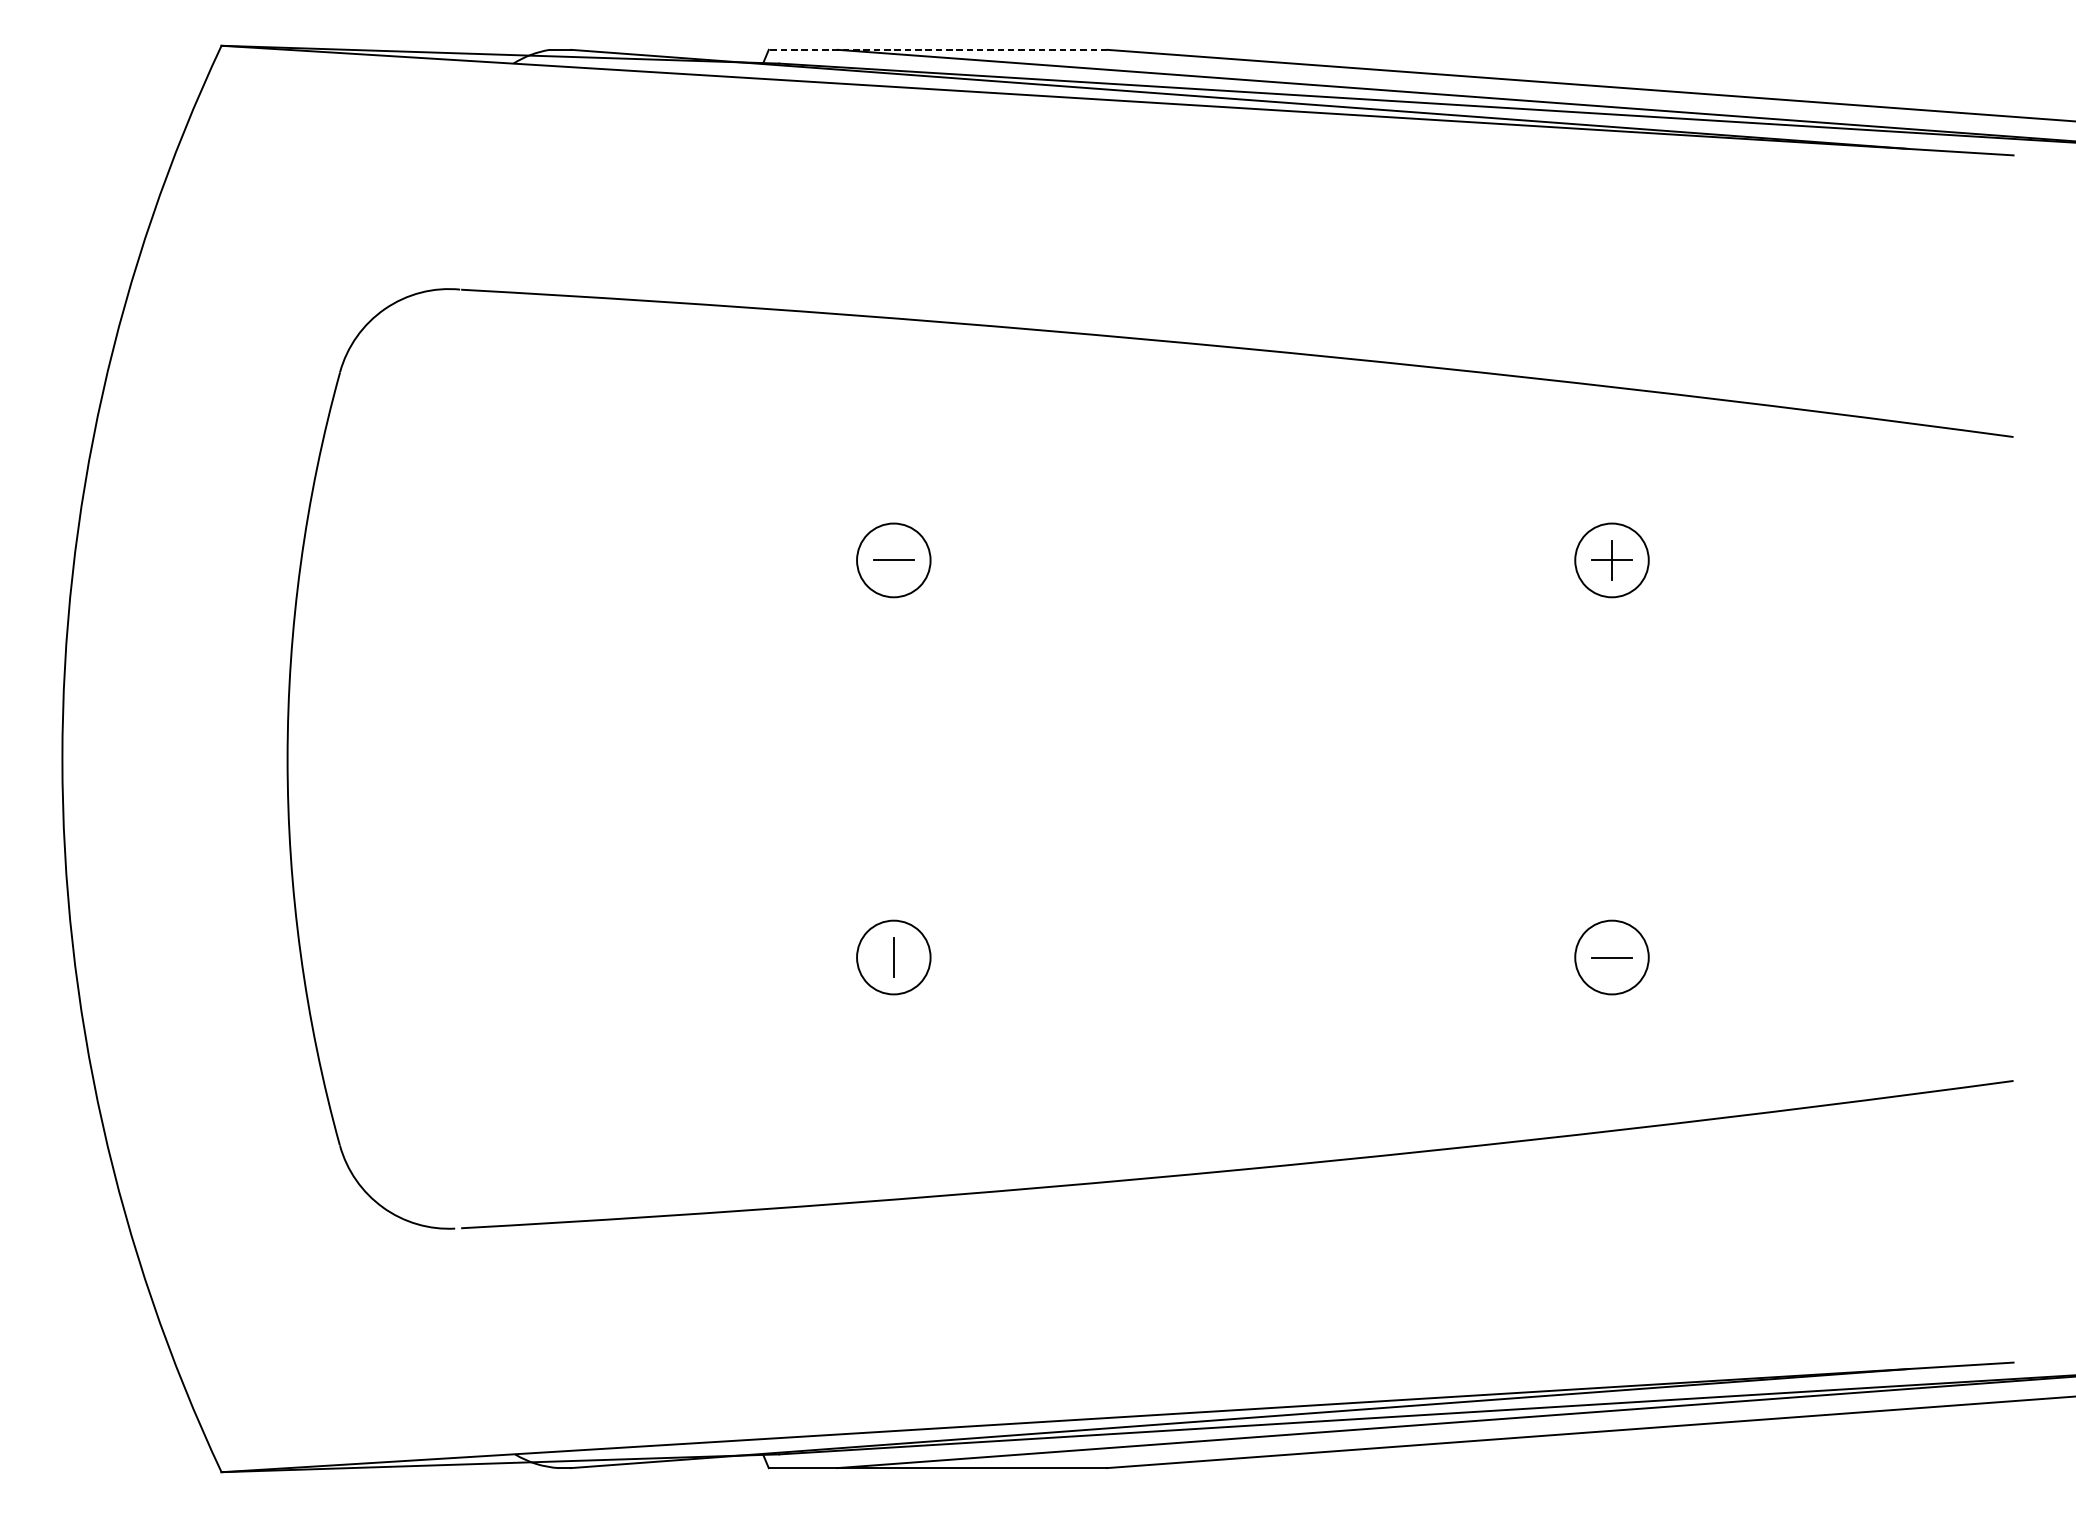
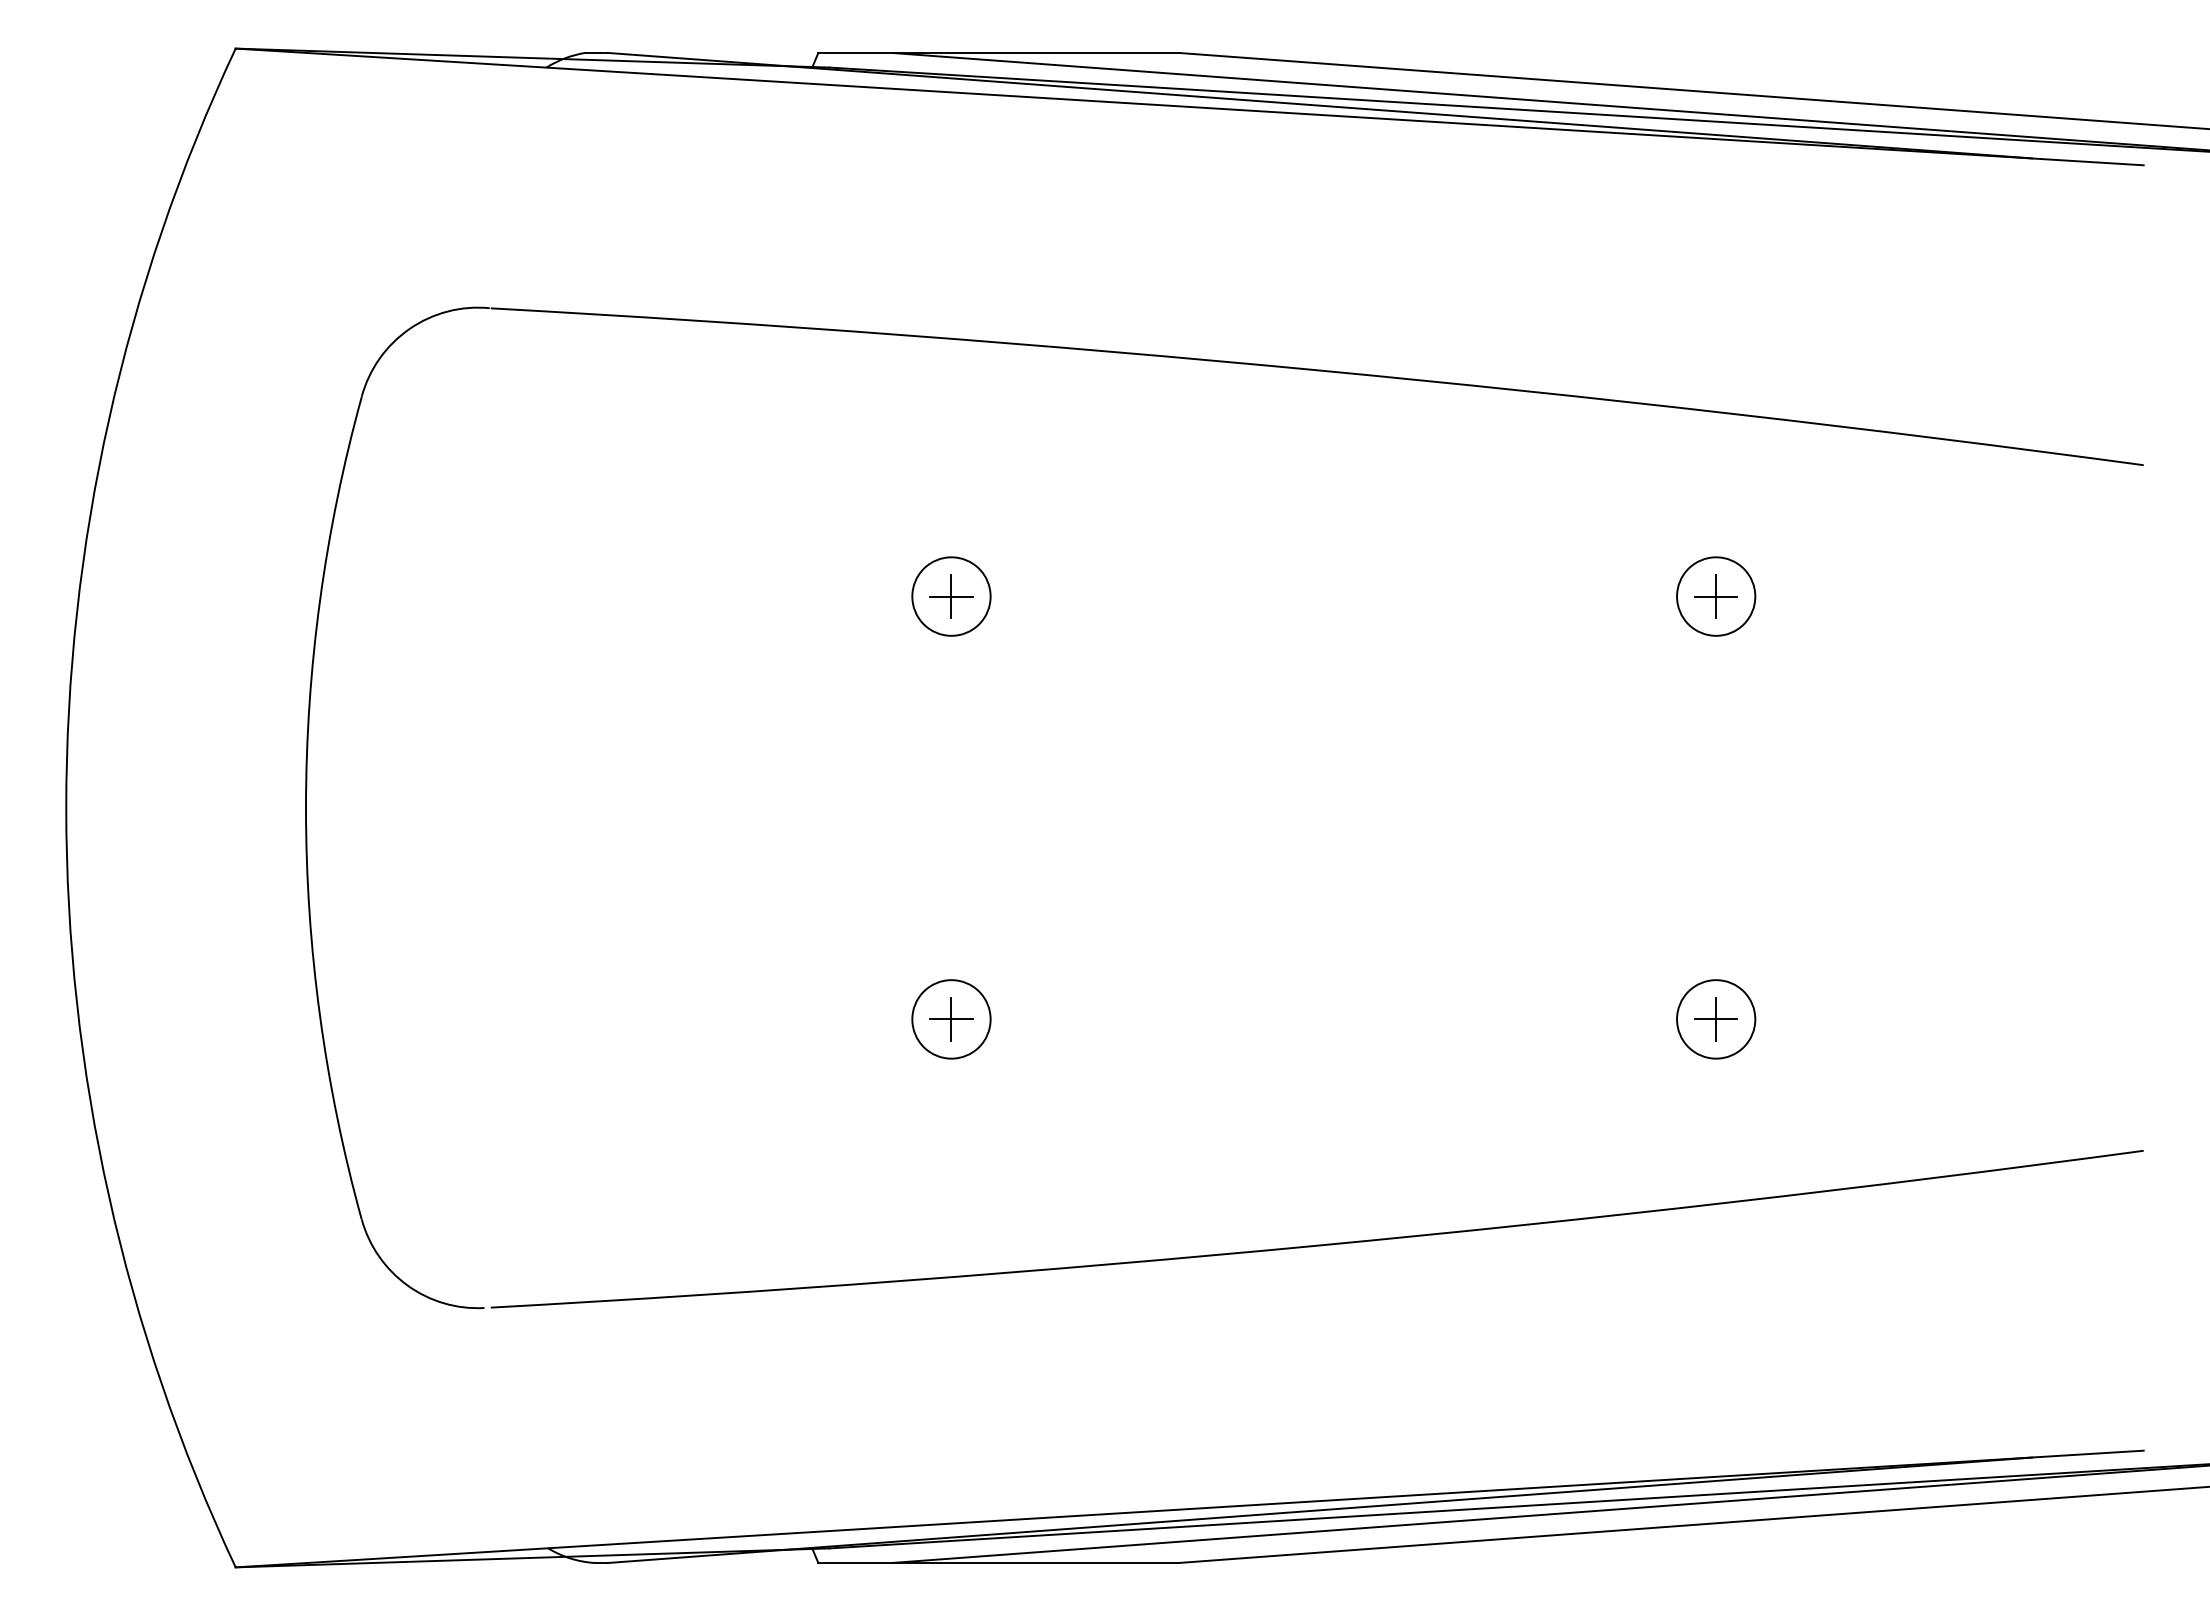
line: (937, 49) -> (998, 52), dashed -> solid
line: (893, 560) -> (951, 596), added
line: (893, 957) -> (951, 1019), added
line: (1612, 957) -> (1716, 1019), added

